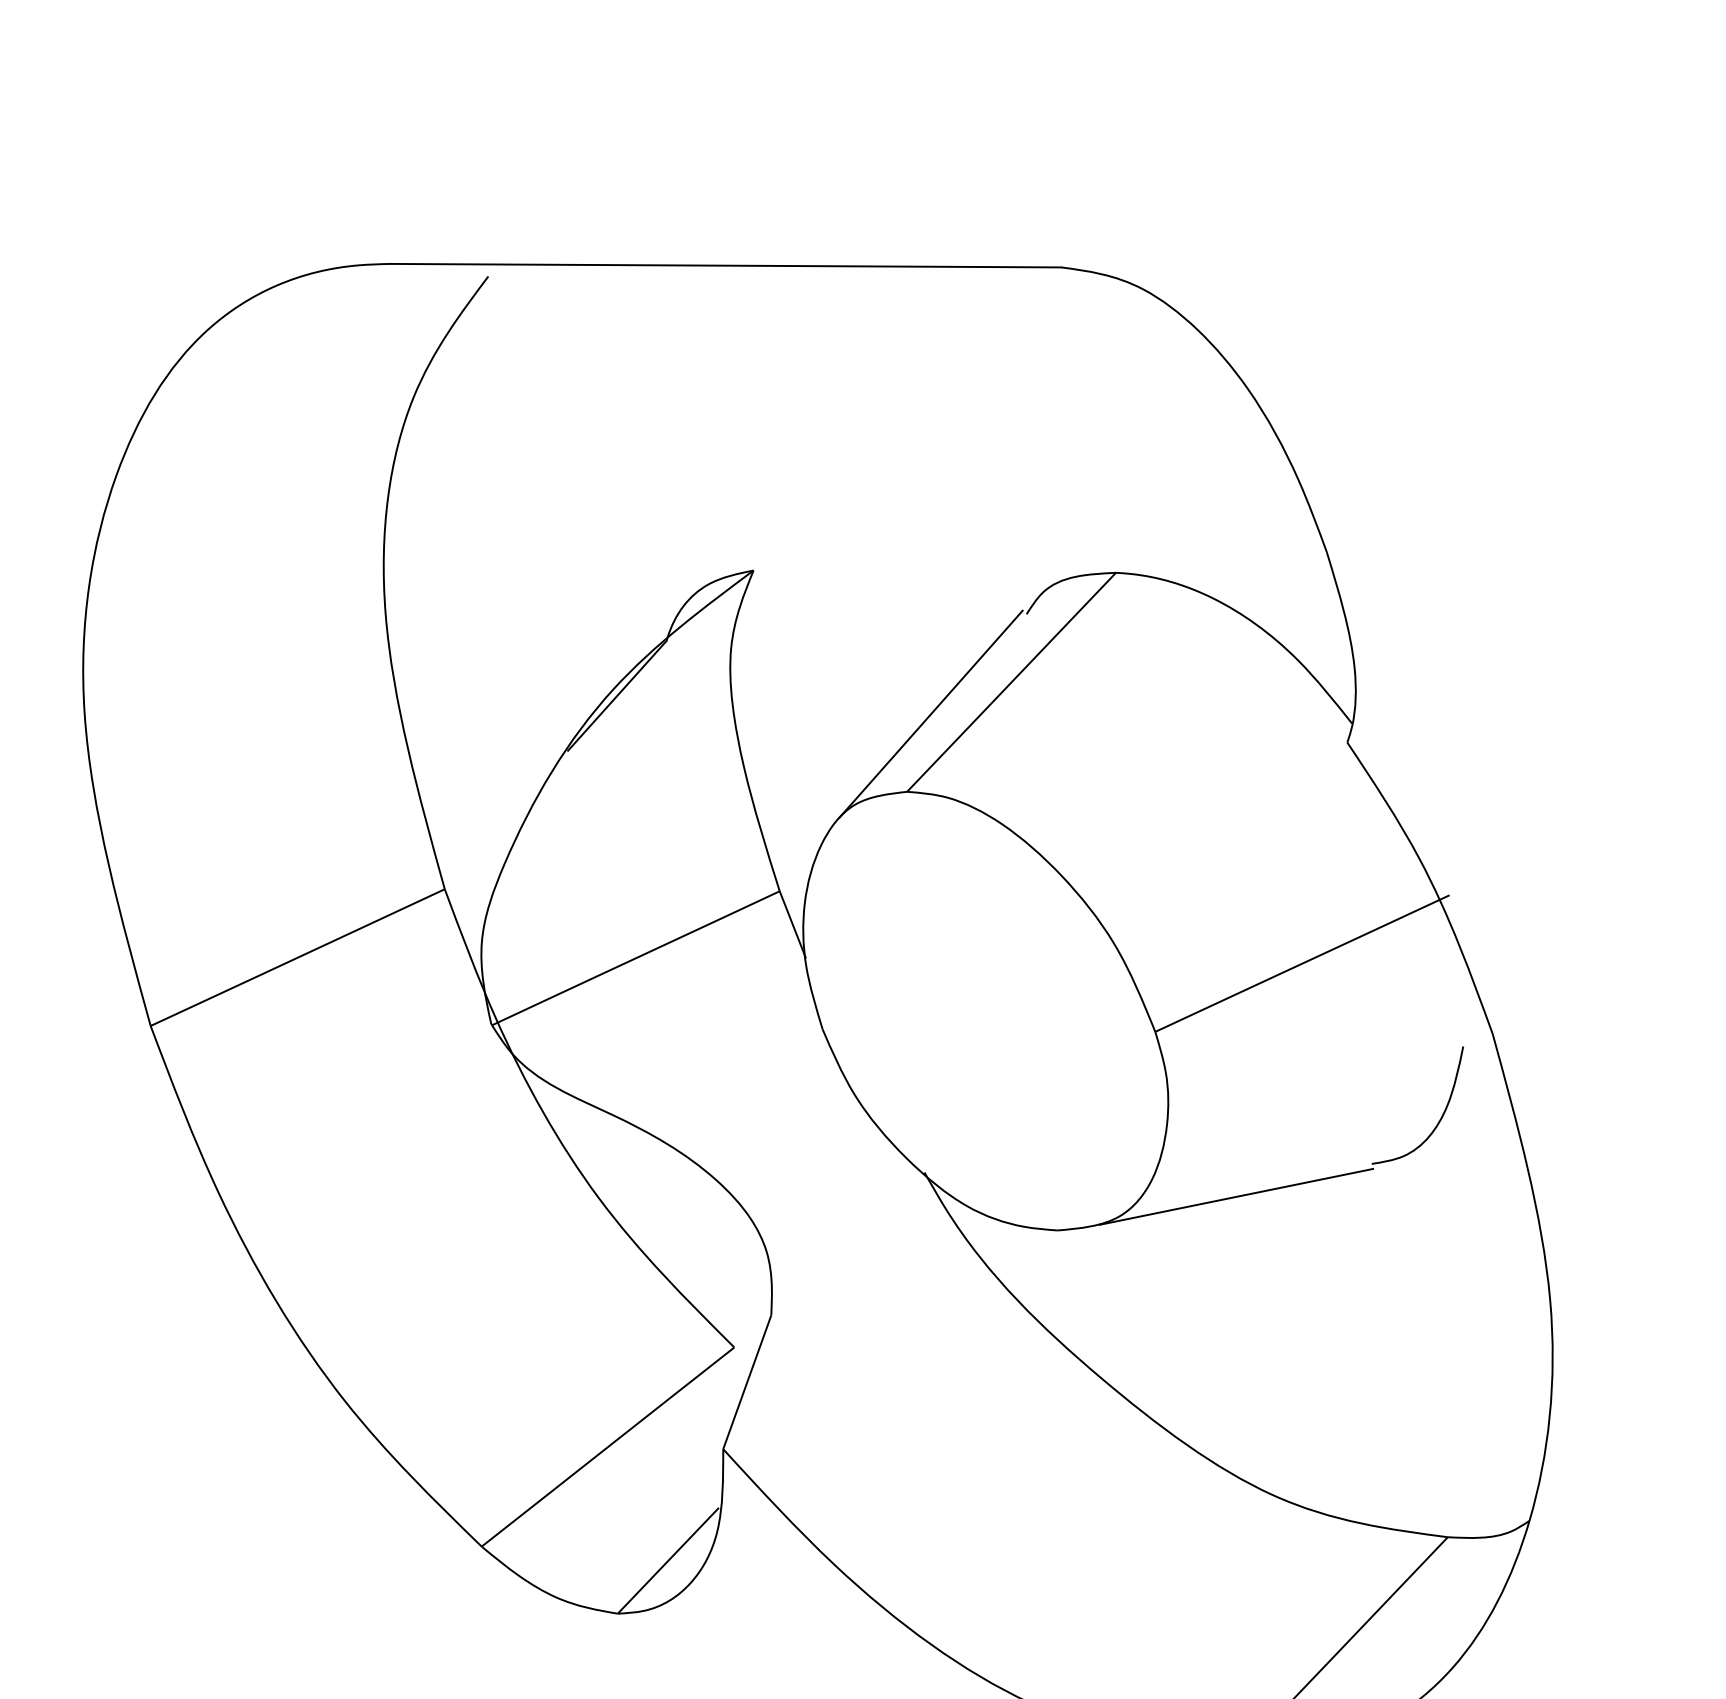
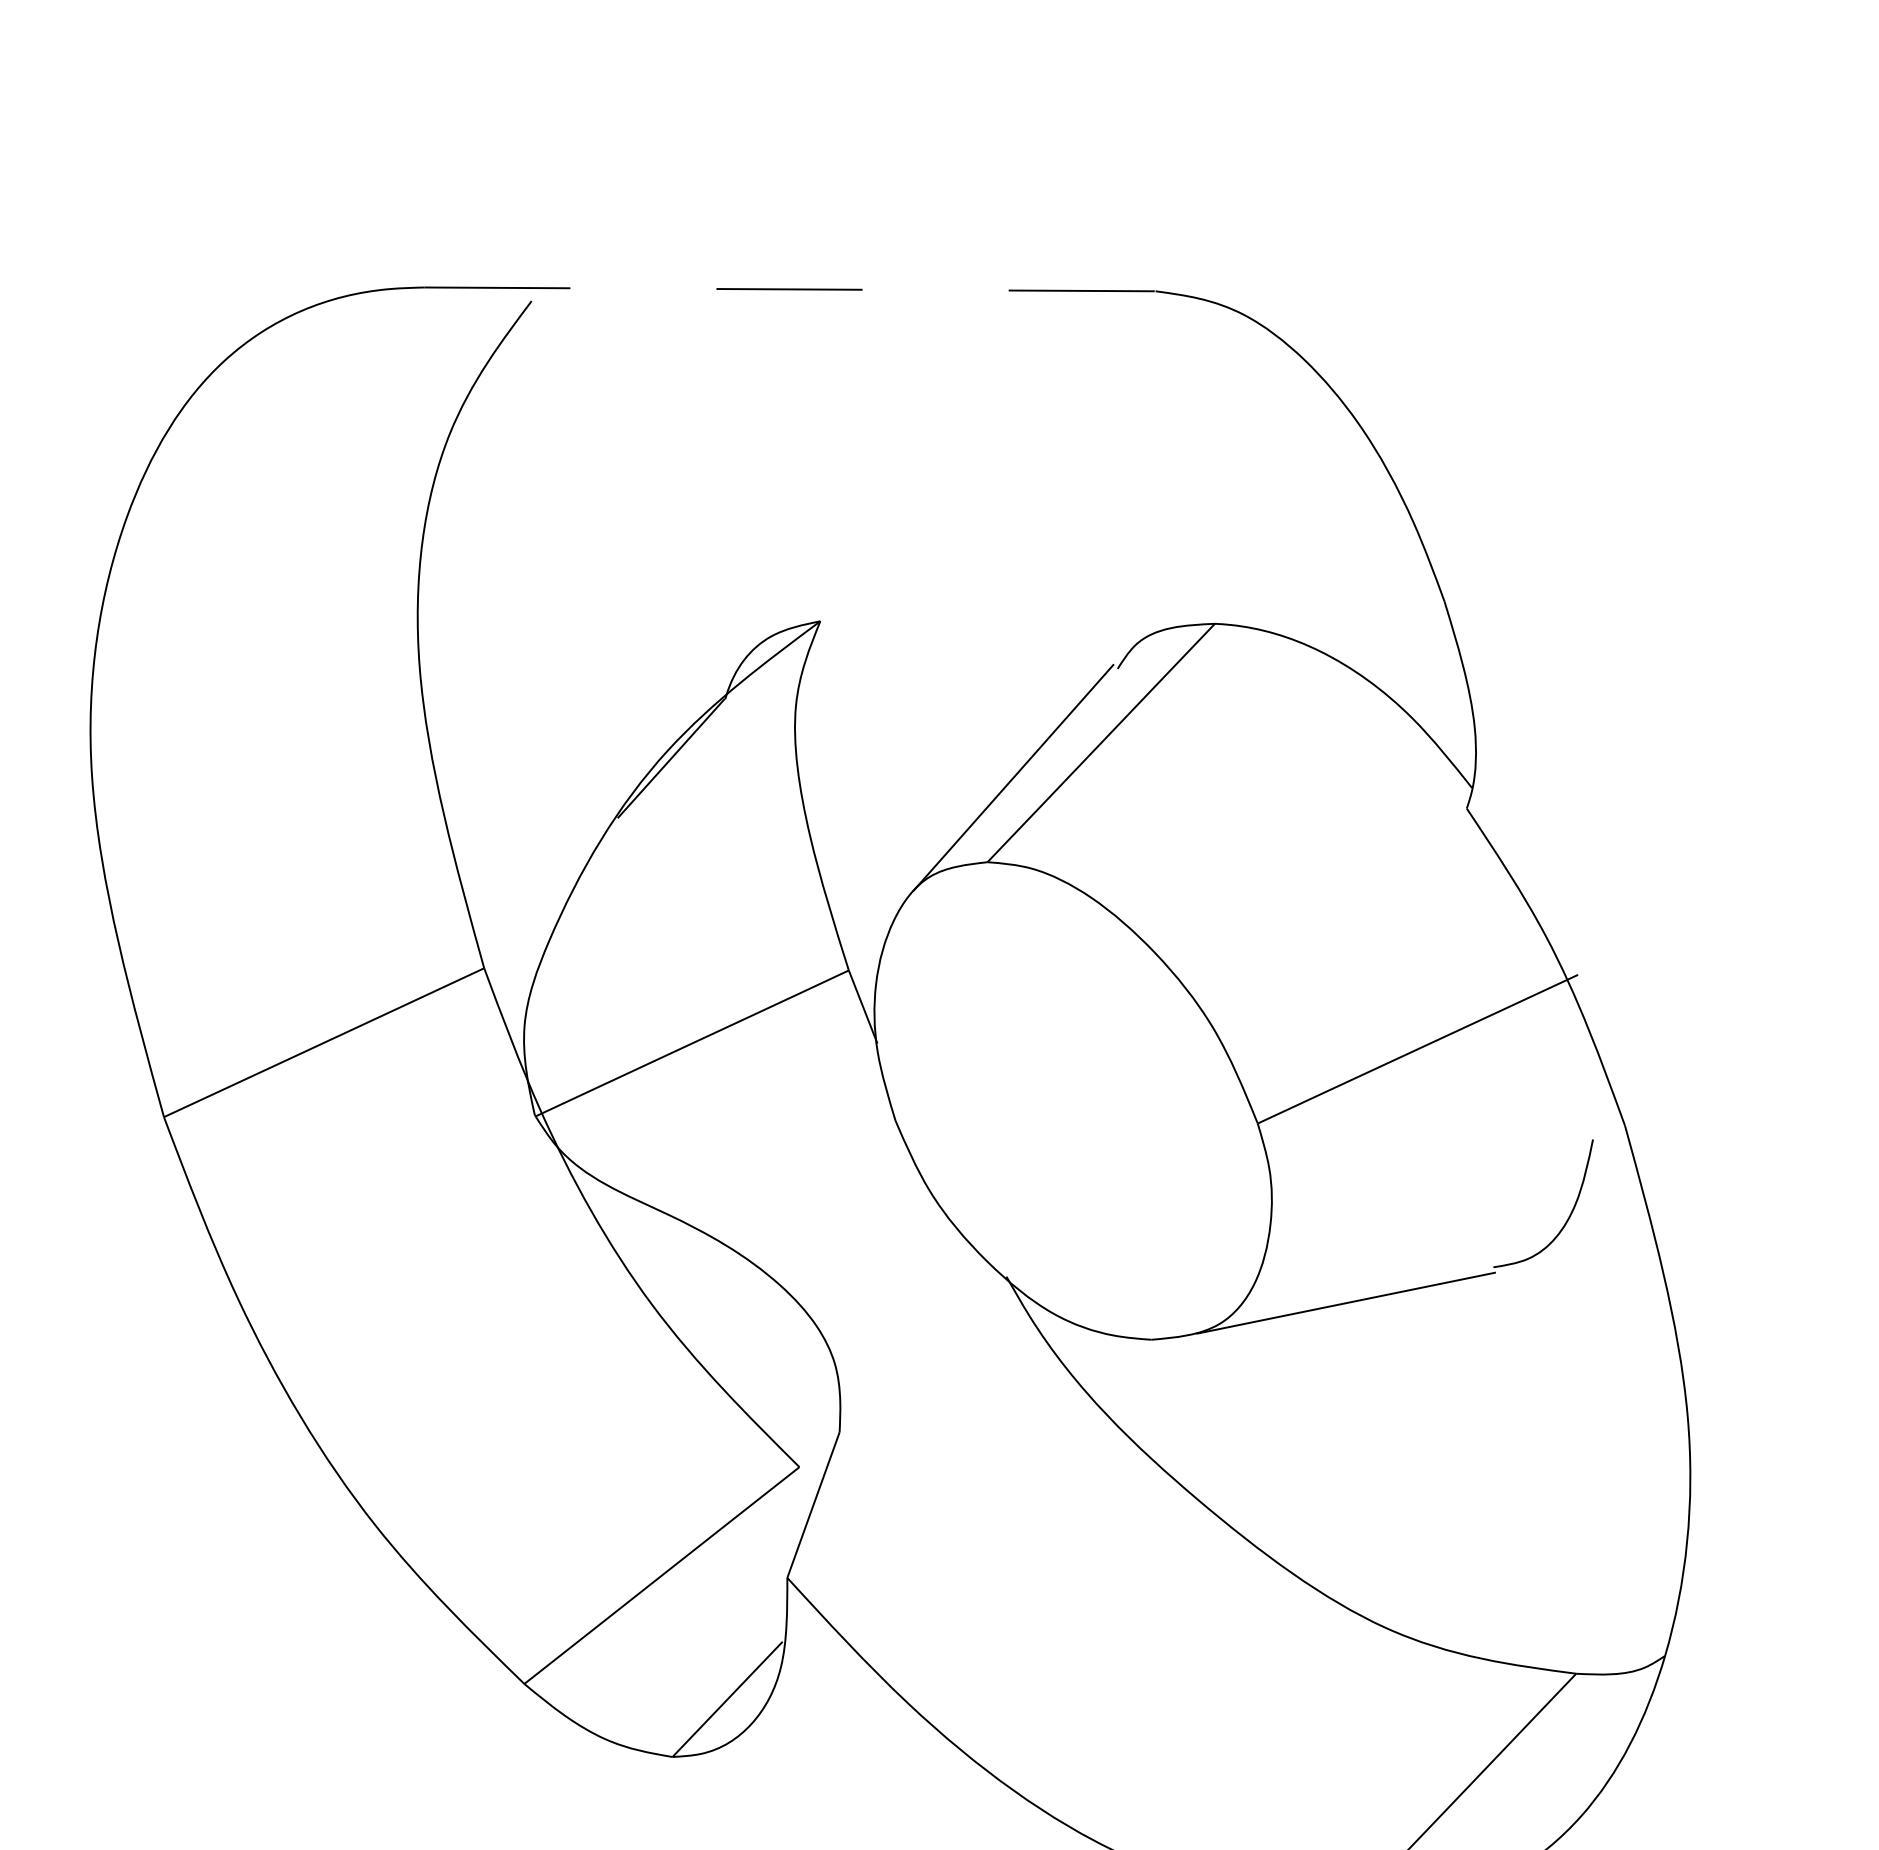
line: (725, 265) -> (789, 289), solid -> dashed

